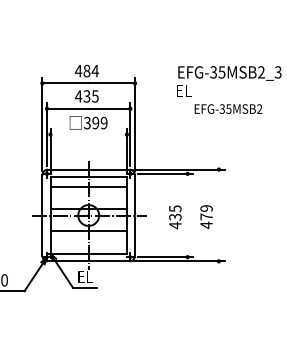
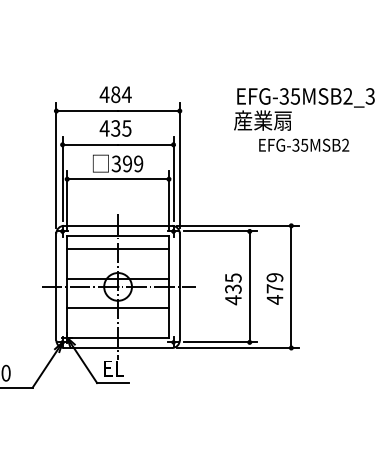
text: (197, 90) -> (262, 120), EL -> 産業扇
line: (88, 134) -> (117, 179), added
line: (187, 215) -> (249, 286), added
line: (218, 215) -> (290, 286), added

